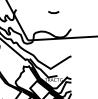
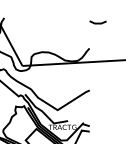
line: (53, 12) -> (97, 22), moved

